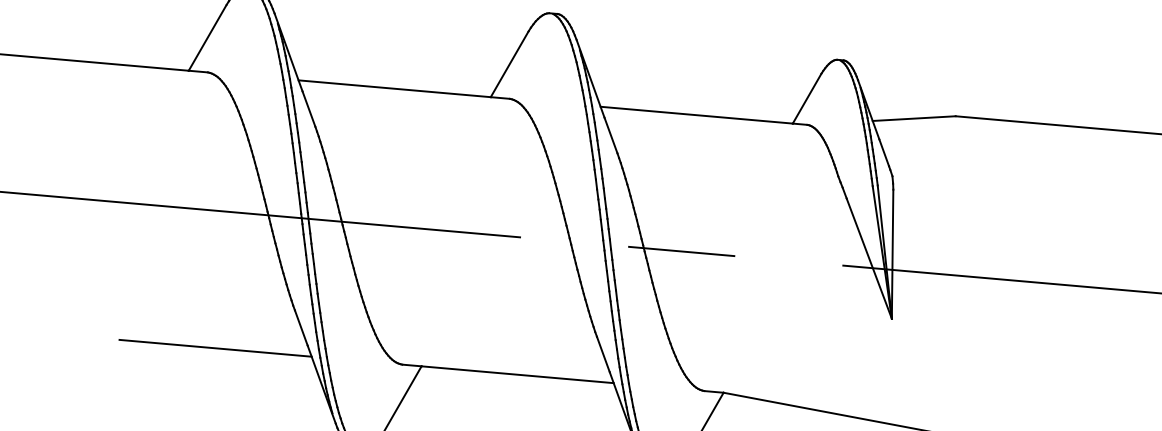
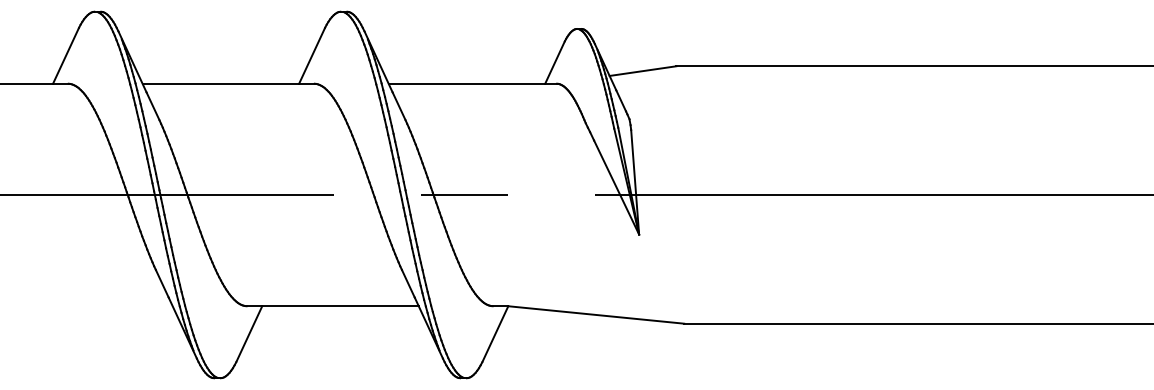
line: (215, 348) -> (94, 306), removed

